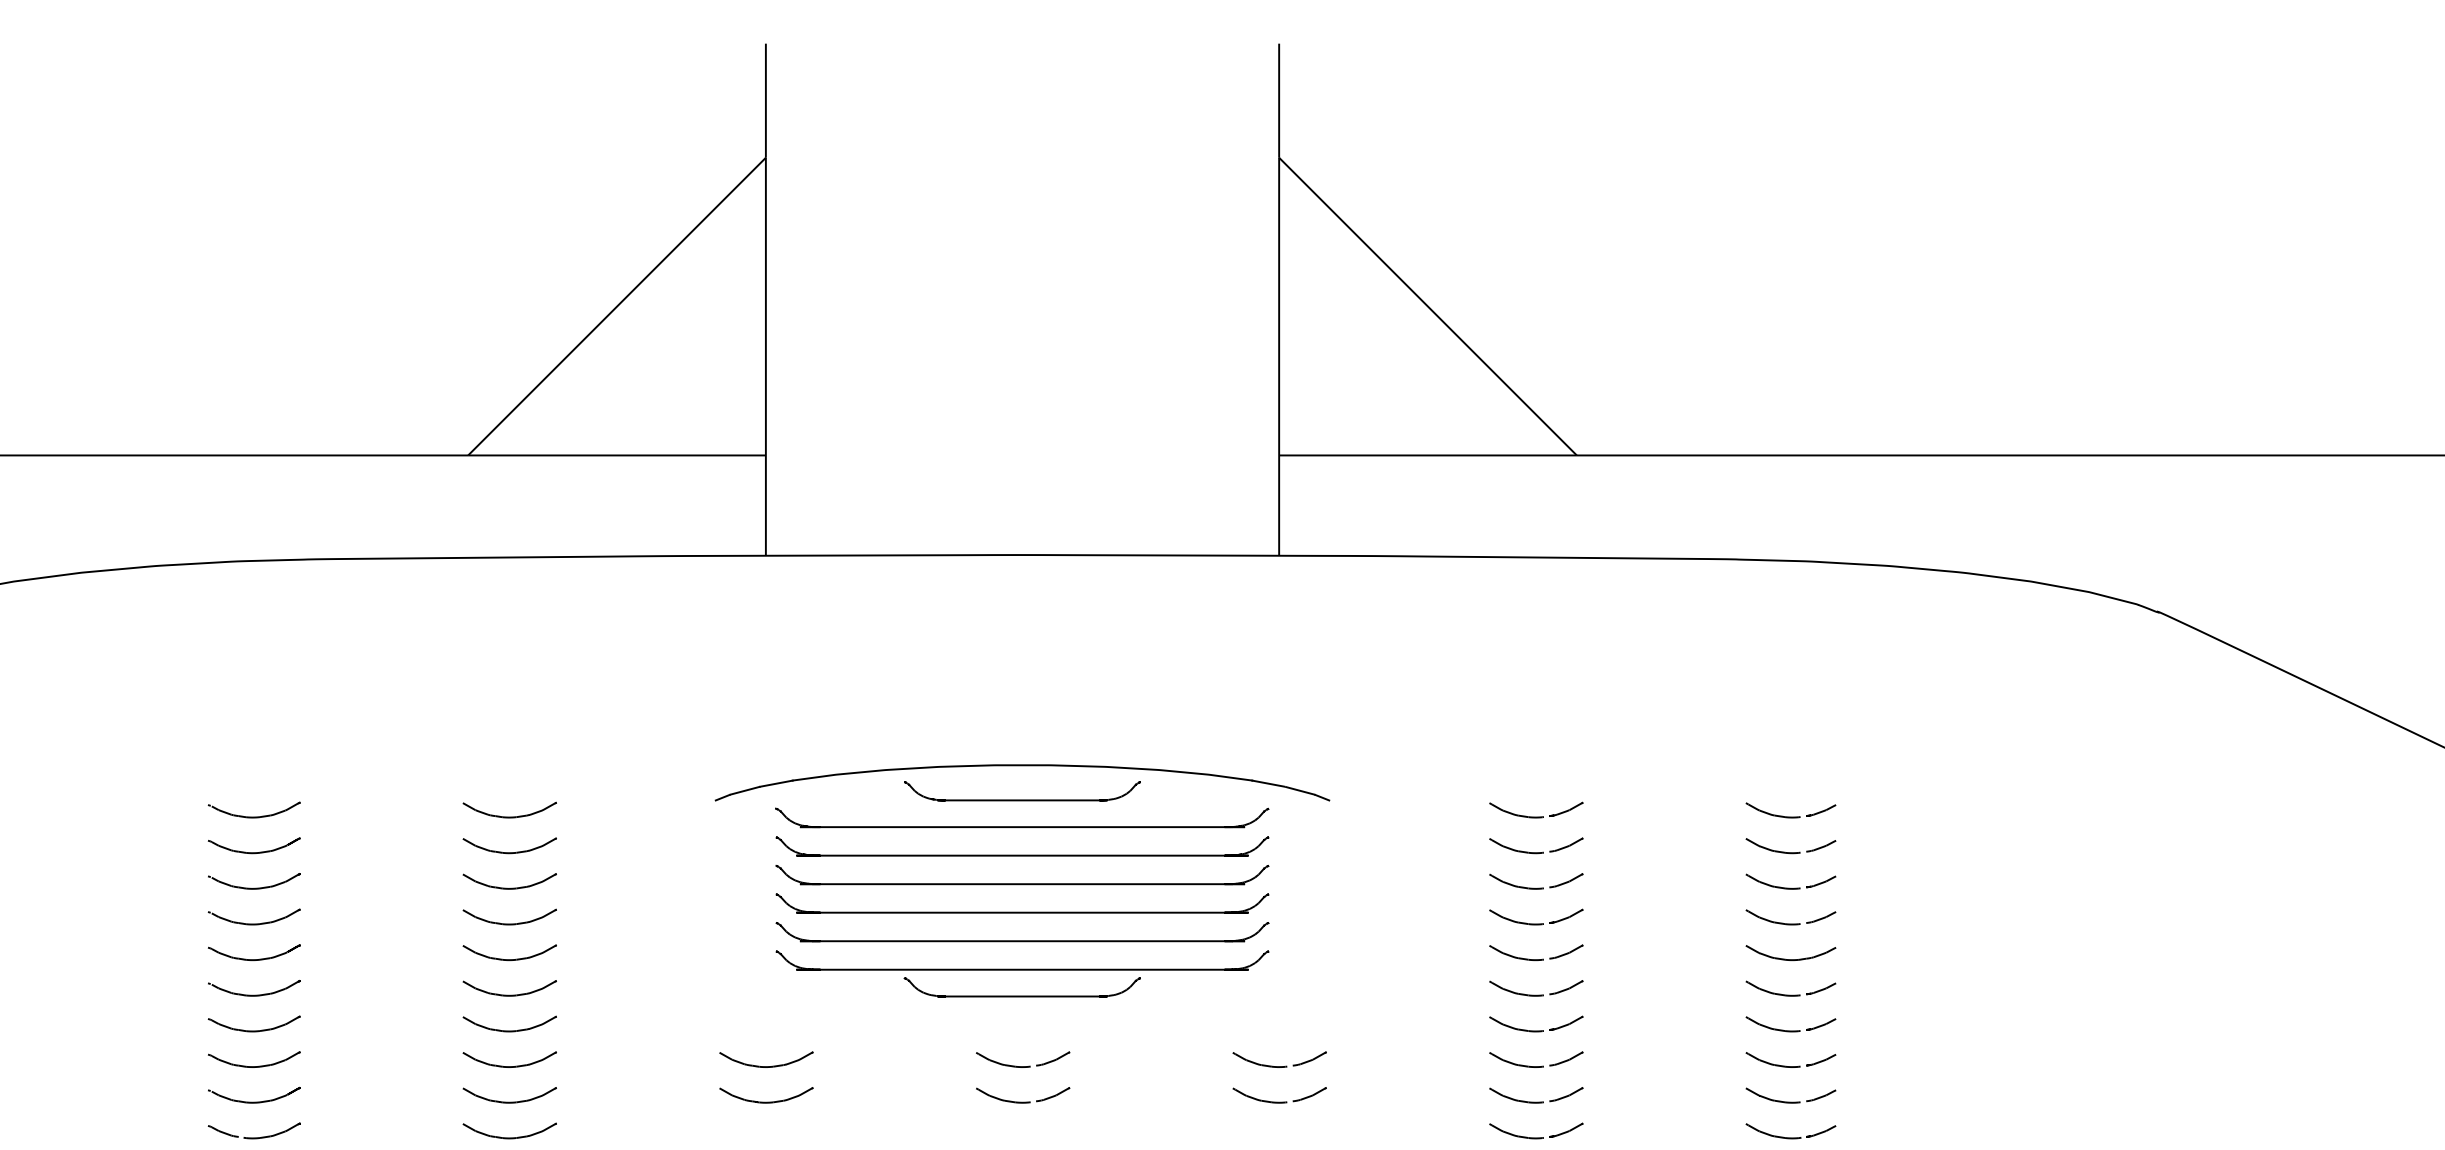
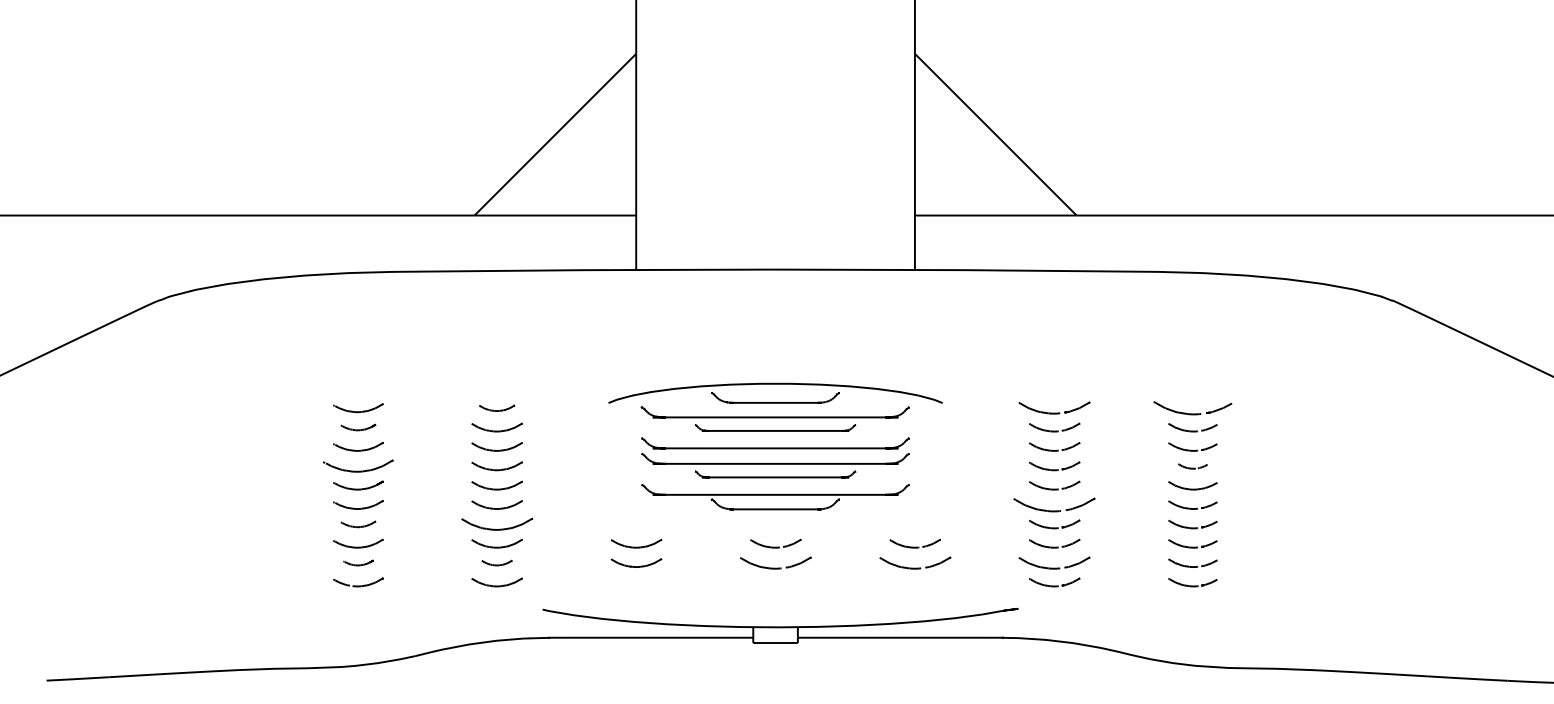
part: (508, 810) -> (496, 408), size x0.7
part: (1536, 810) -> (1054, 408), size x1.4
part: (1790, 810) -> (1192, 408), size x1.6
part: (254, 845) -> (358, 427), size x0.7
part: (1022, 845) -> (775, 427), size x0.6
part: (254, 917) -> (358, 466), size x1.4
part: (1790, 917) -> (1192, 466), size x0.6
part: (1022, 932) -> (775, 474), size x0.6
part: (1536, 987) -> (1054, 504), size x1.6
part: (254, 1024) -> (358, 524), size x0.7
part: (508, 1024) -> (496, 524), size x1.4
part: (254, 1094) -> (358, 562), size x0.6
part: (508, 1094) -> (496, 562), size x0.6
part: (1022, 1094) -> (775, 562), size x1.4
part: (1278, 1094) -> (914, 562), size x1.4
part: (1536, 1094) -> (1054, 562), size x1.4

